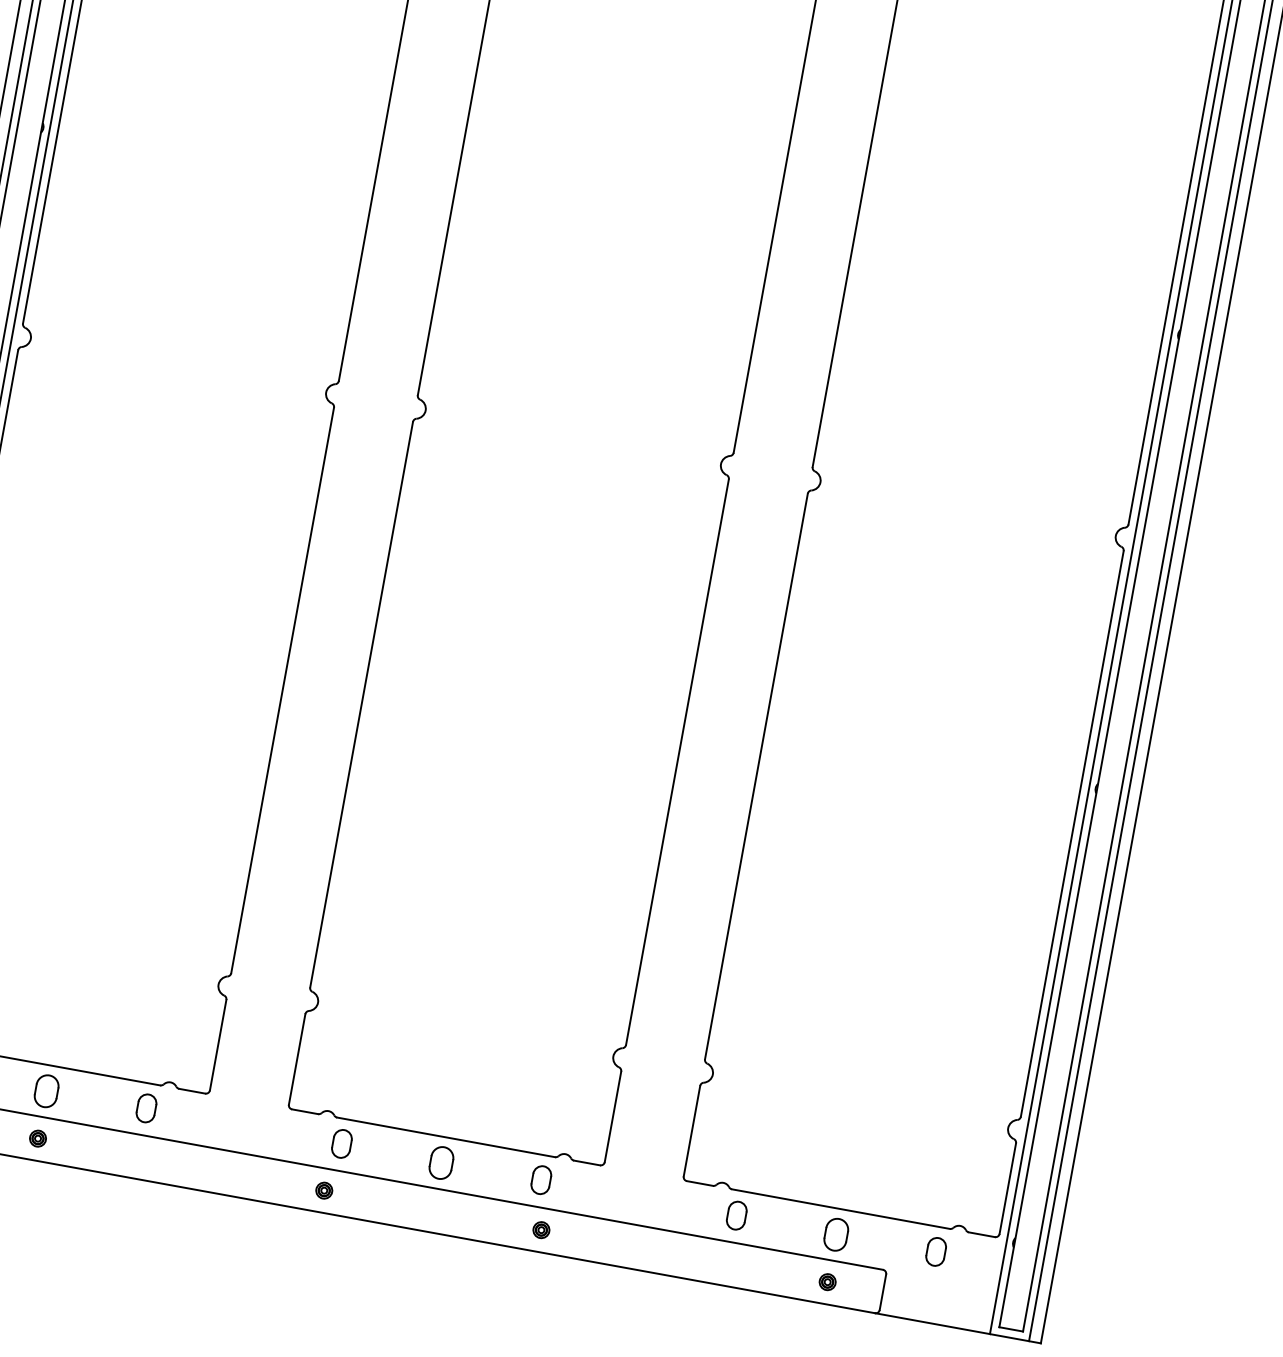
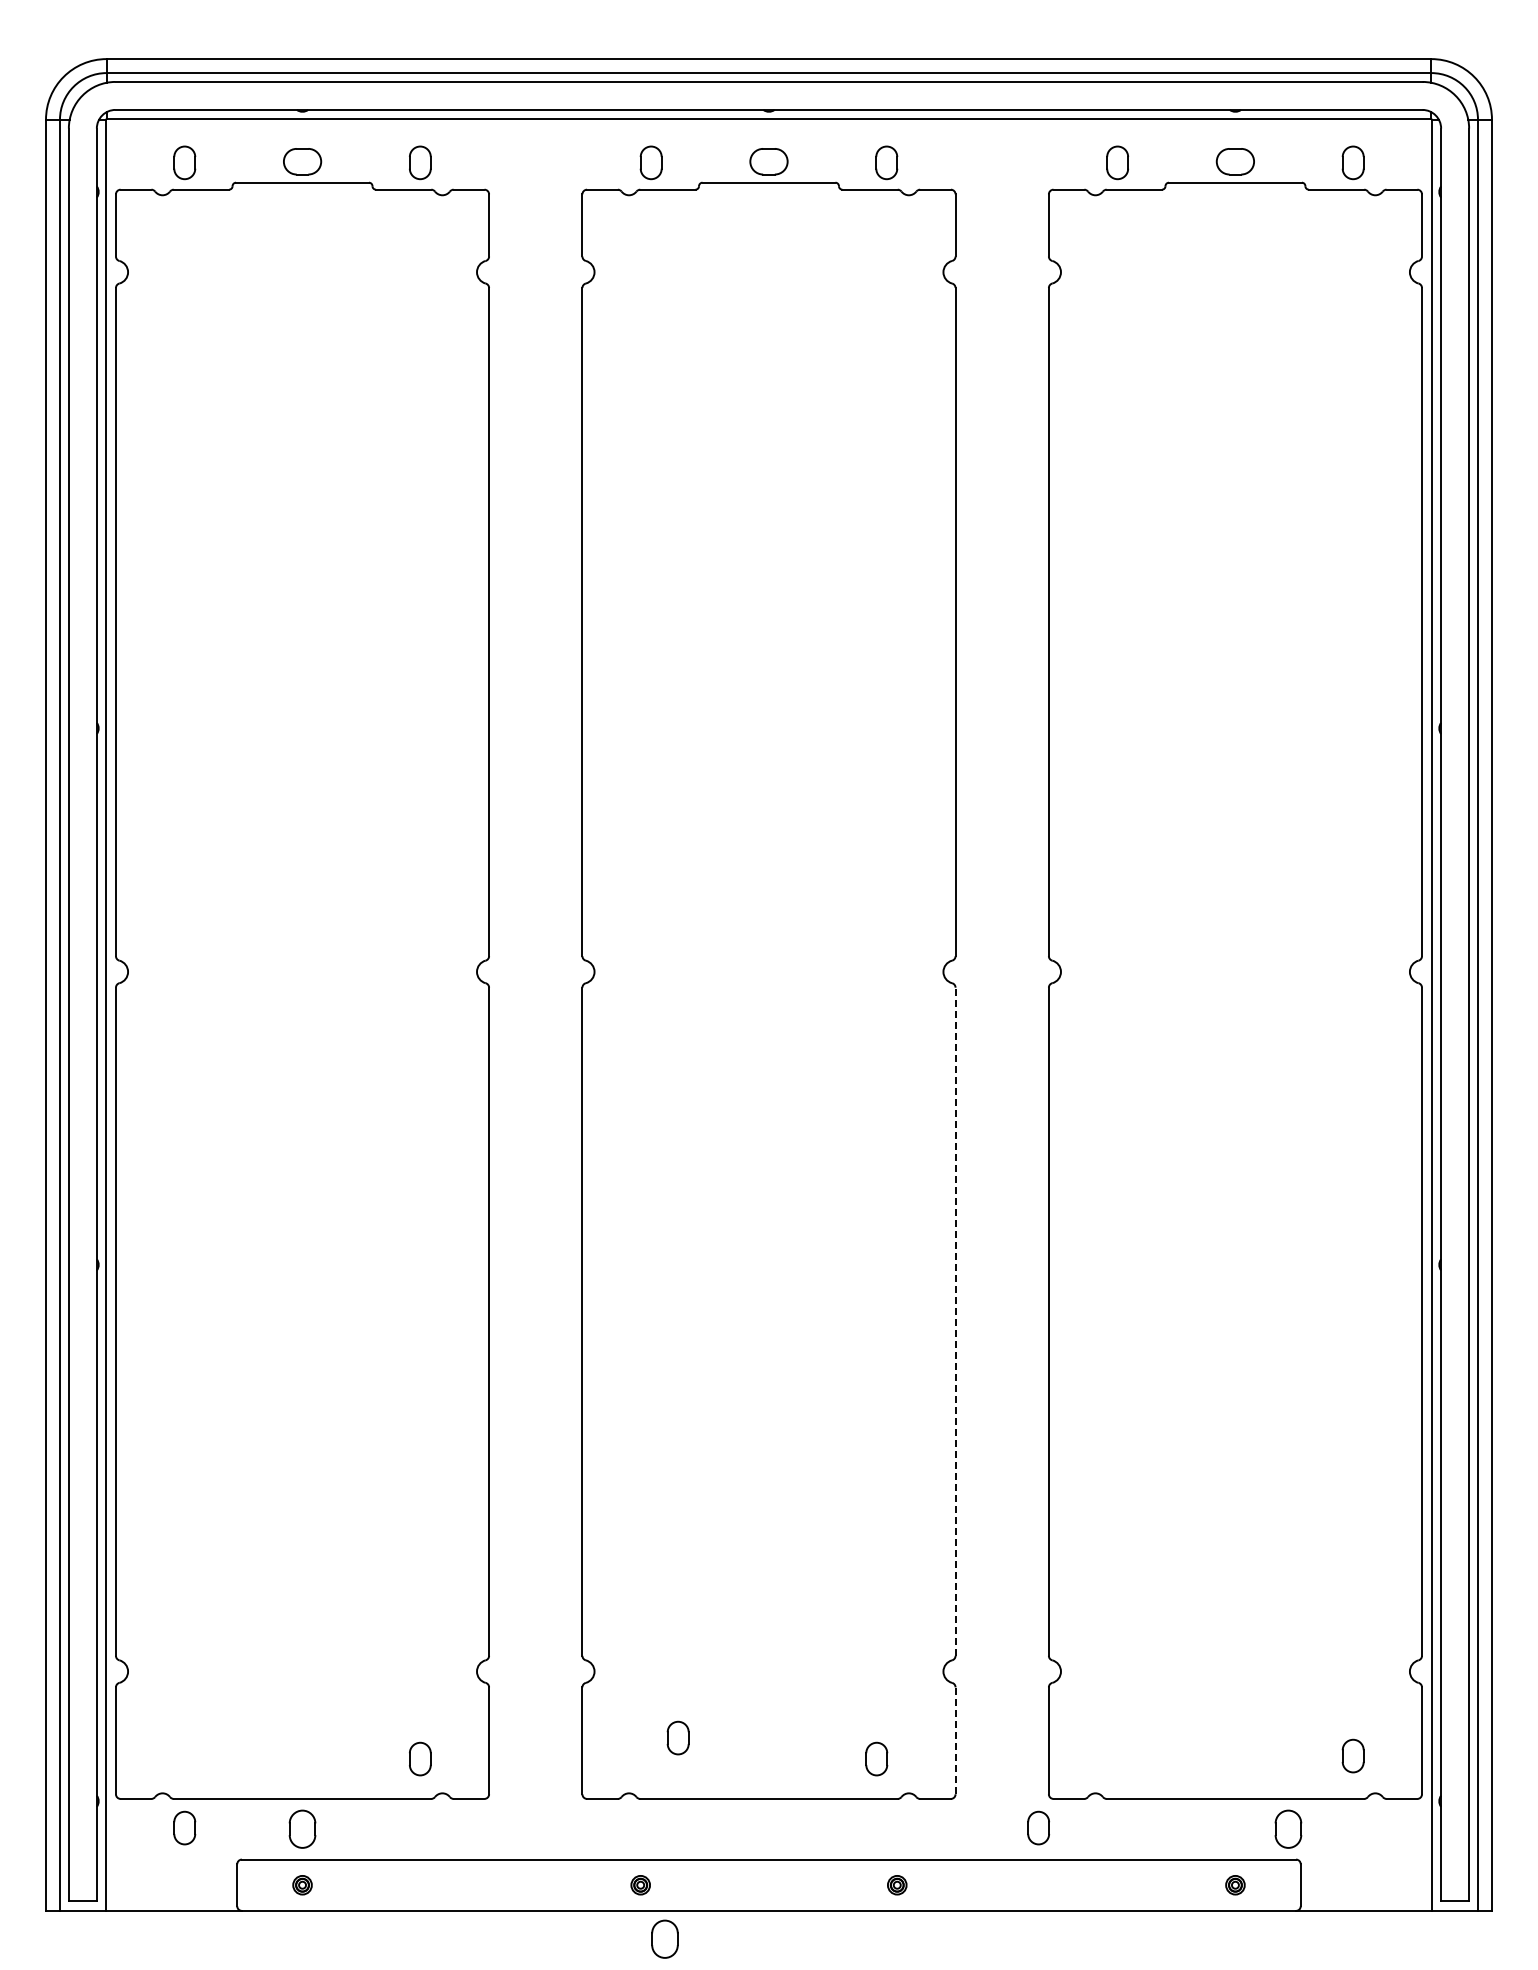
line: (677, 761) -> (955, 1321), solid -> dashed
part: (146, 1107) -> (420, 1758), moved
line: (612, 1116) -> (955, 1740), solid -> dashed
part: (341, 1143) -> (677, 1737), moved
part: (441, 1162) -> (664, 1938), moved
part: (541, 1179) -> (876, 1758), moved
part: (736, 1215) -> (1038, 1827), moved
part: (836, 1234) -> (1288, 1828), moved
part: (935, 1251) -> (1352, 1755), moved

